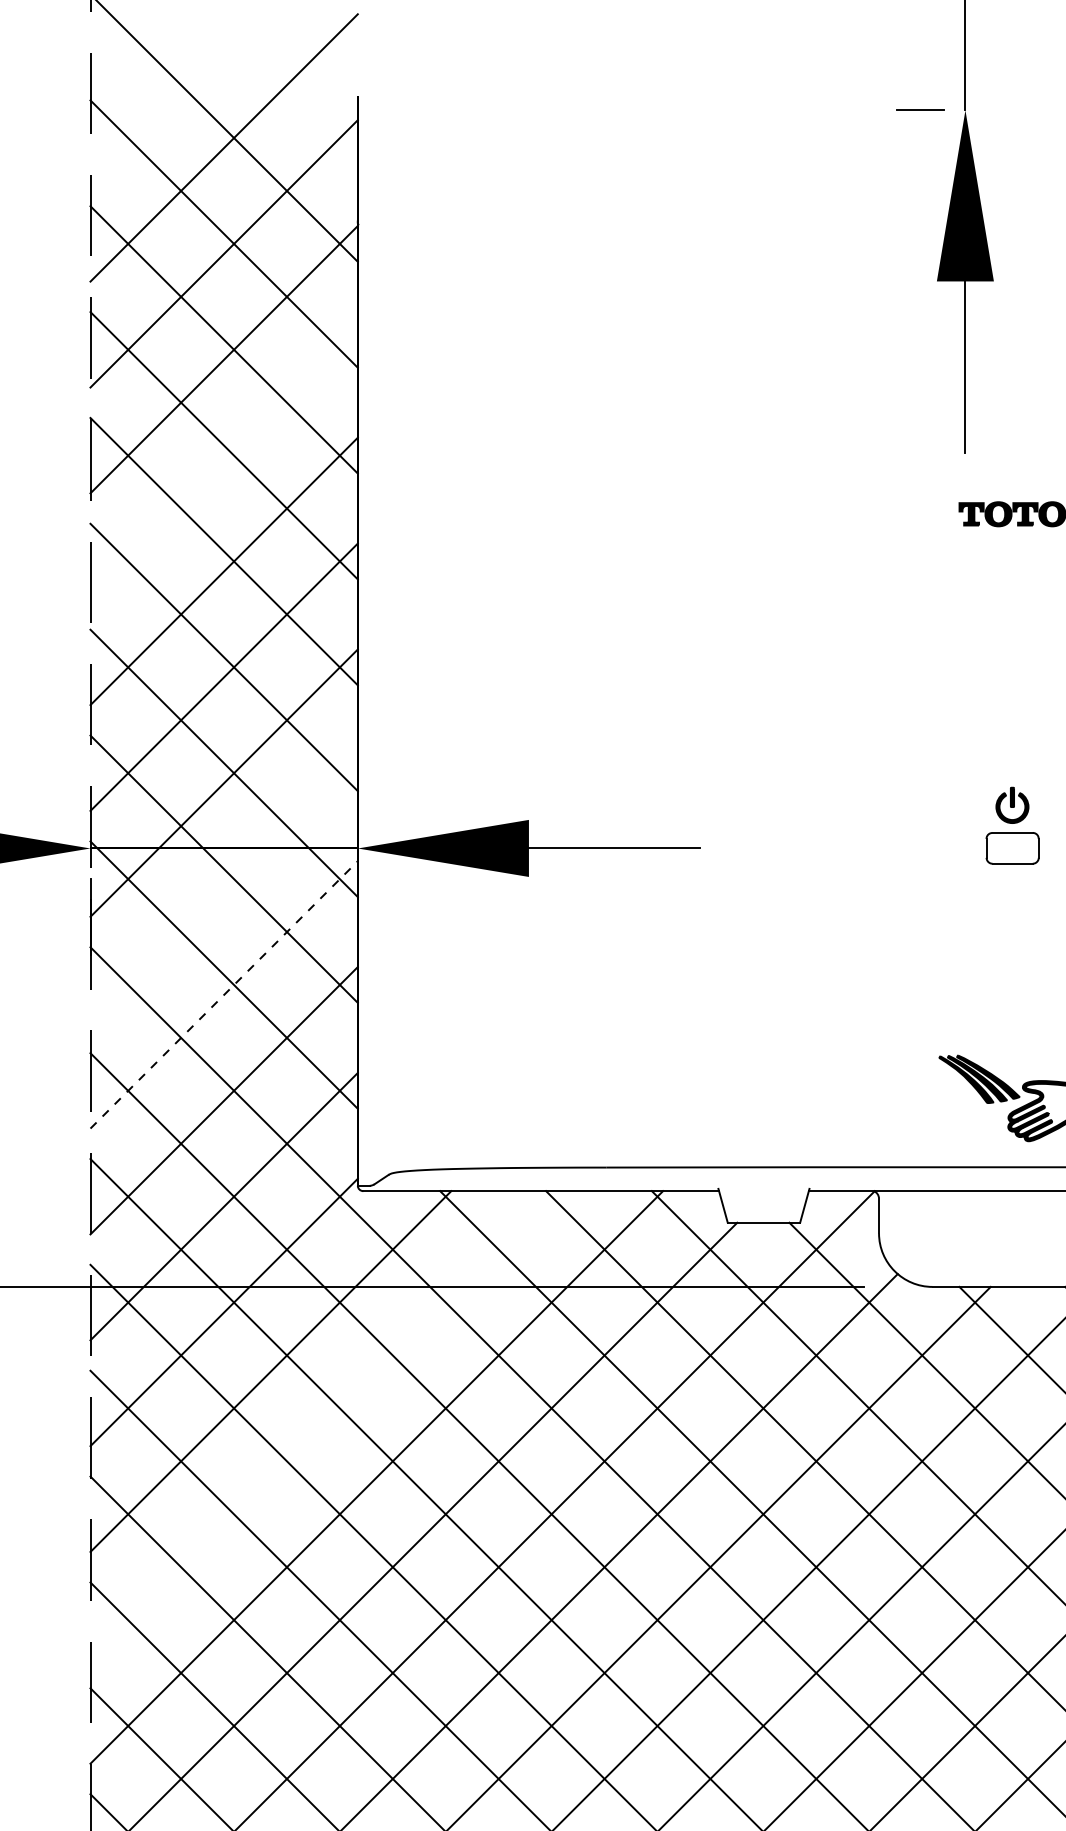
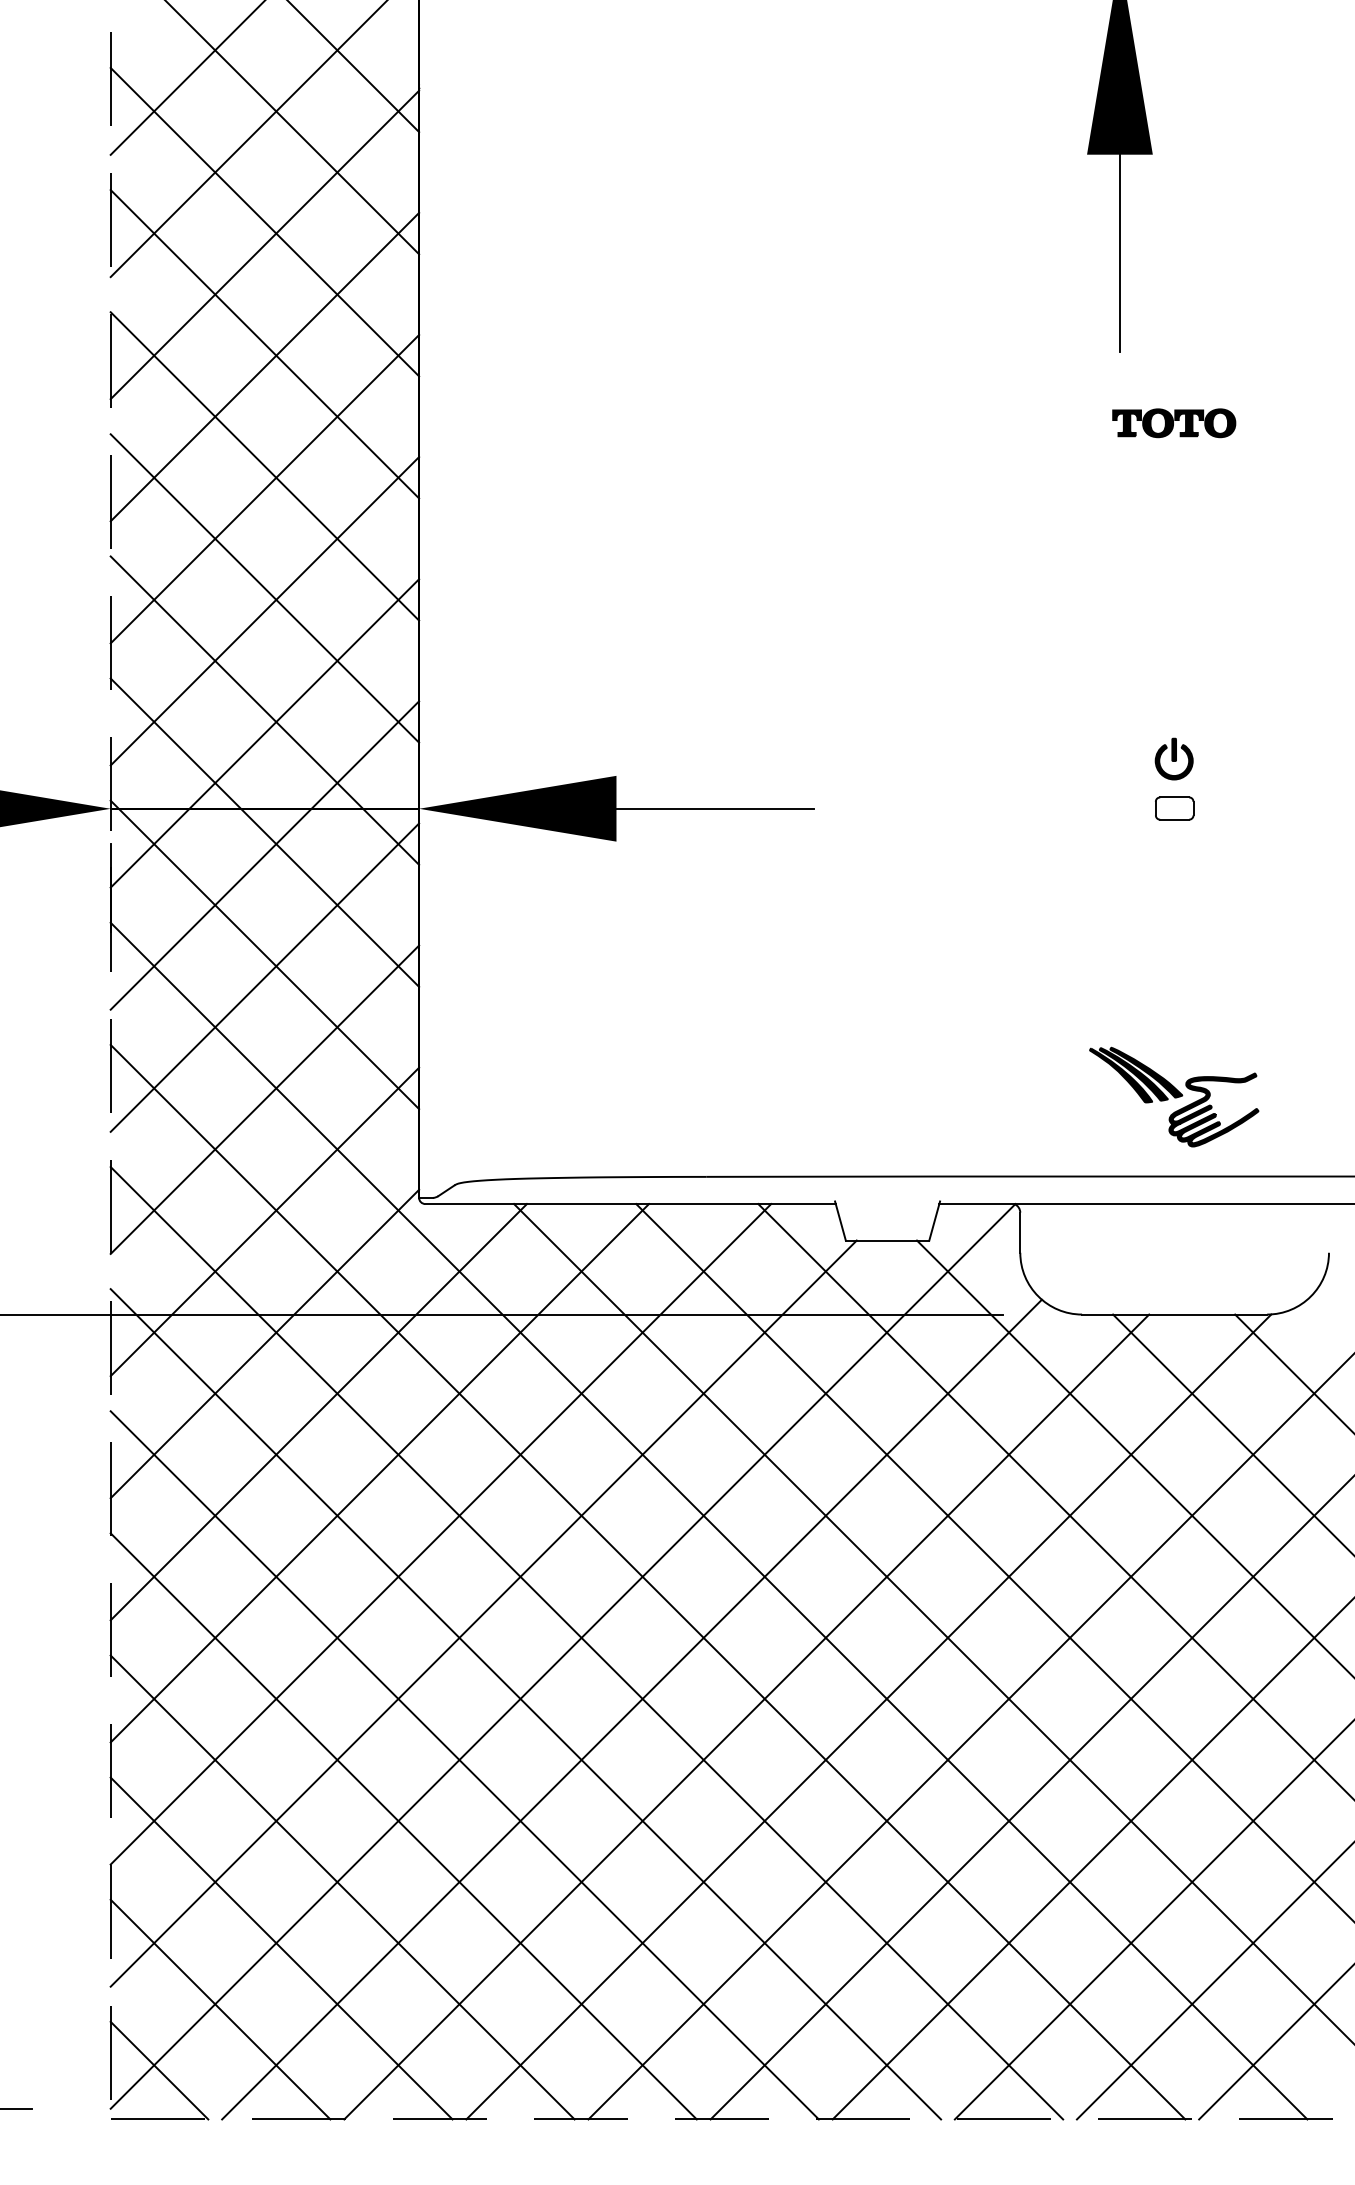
line: (223, 465) -> (264, 366), added
part: (1012, 848) -> (1174, 808), size x0.62
line: (223, 888) -> (264, 855), added
line: (224, 994) -> (265, 977), dashed -> solid
line: (323, 1424) -> (379, 1473), added

